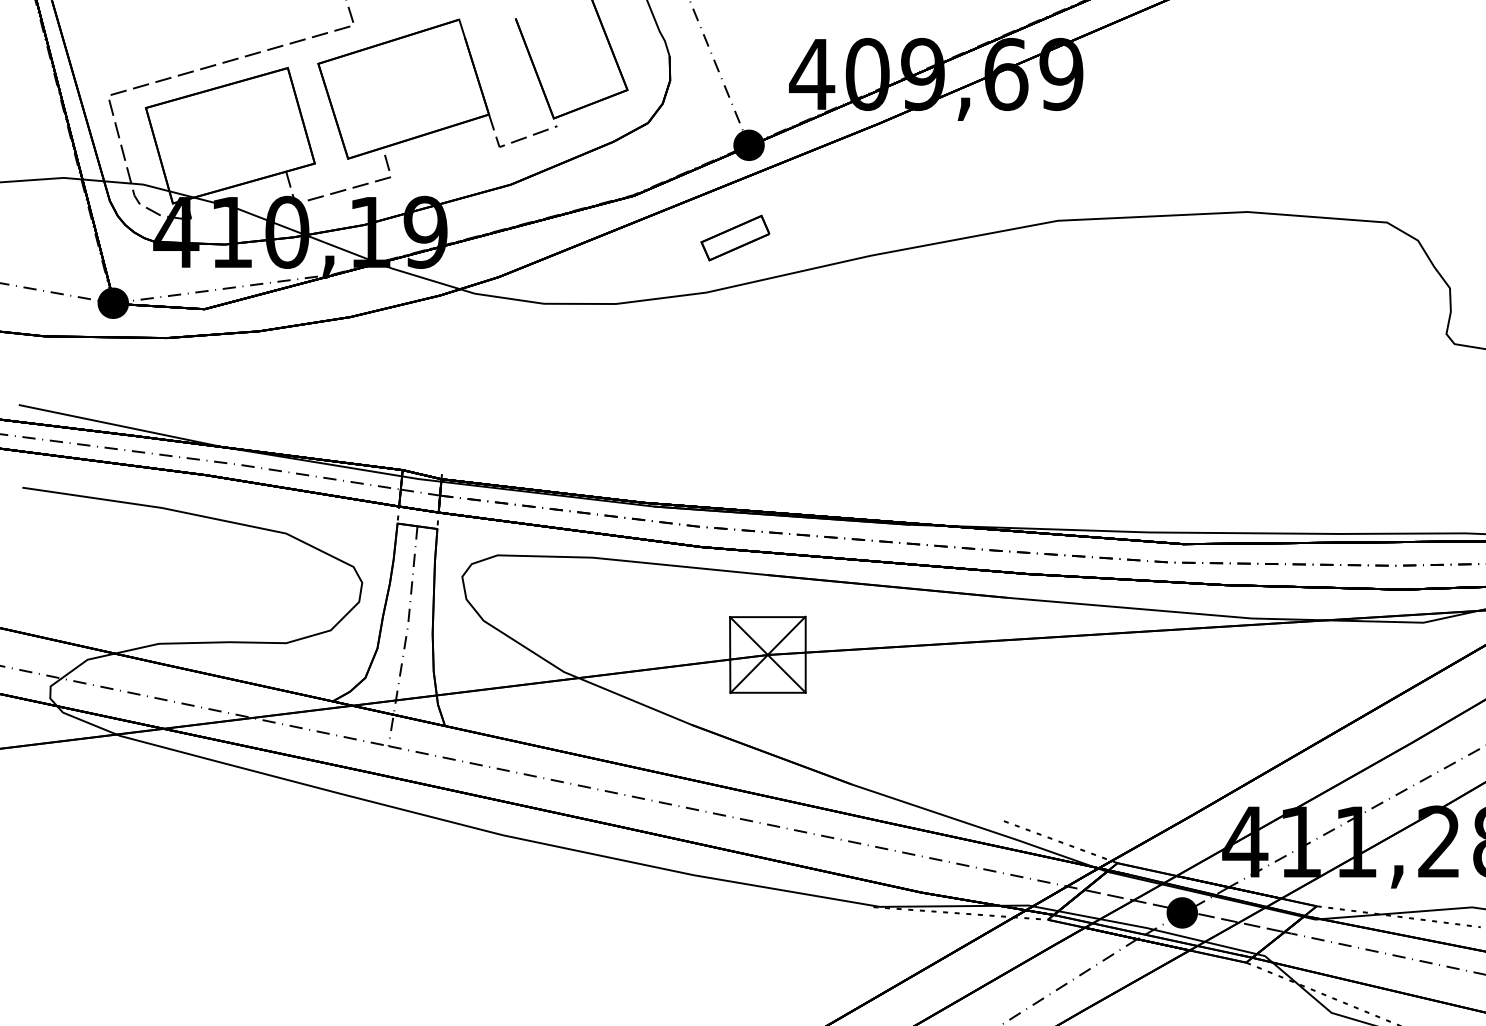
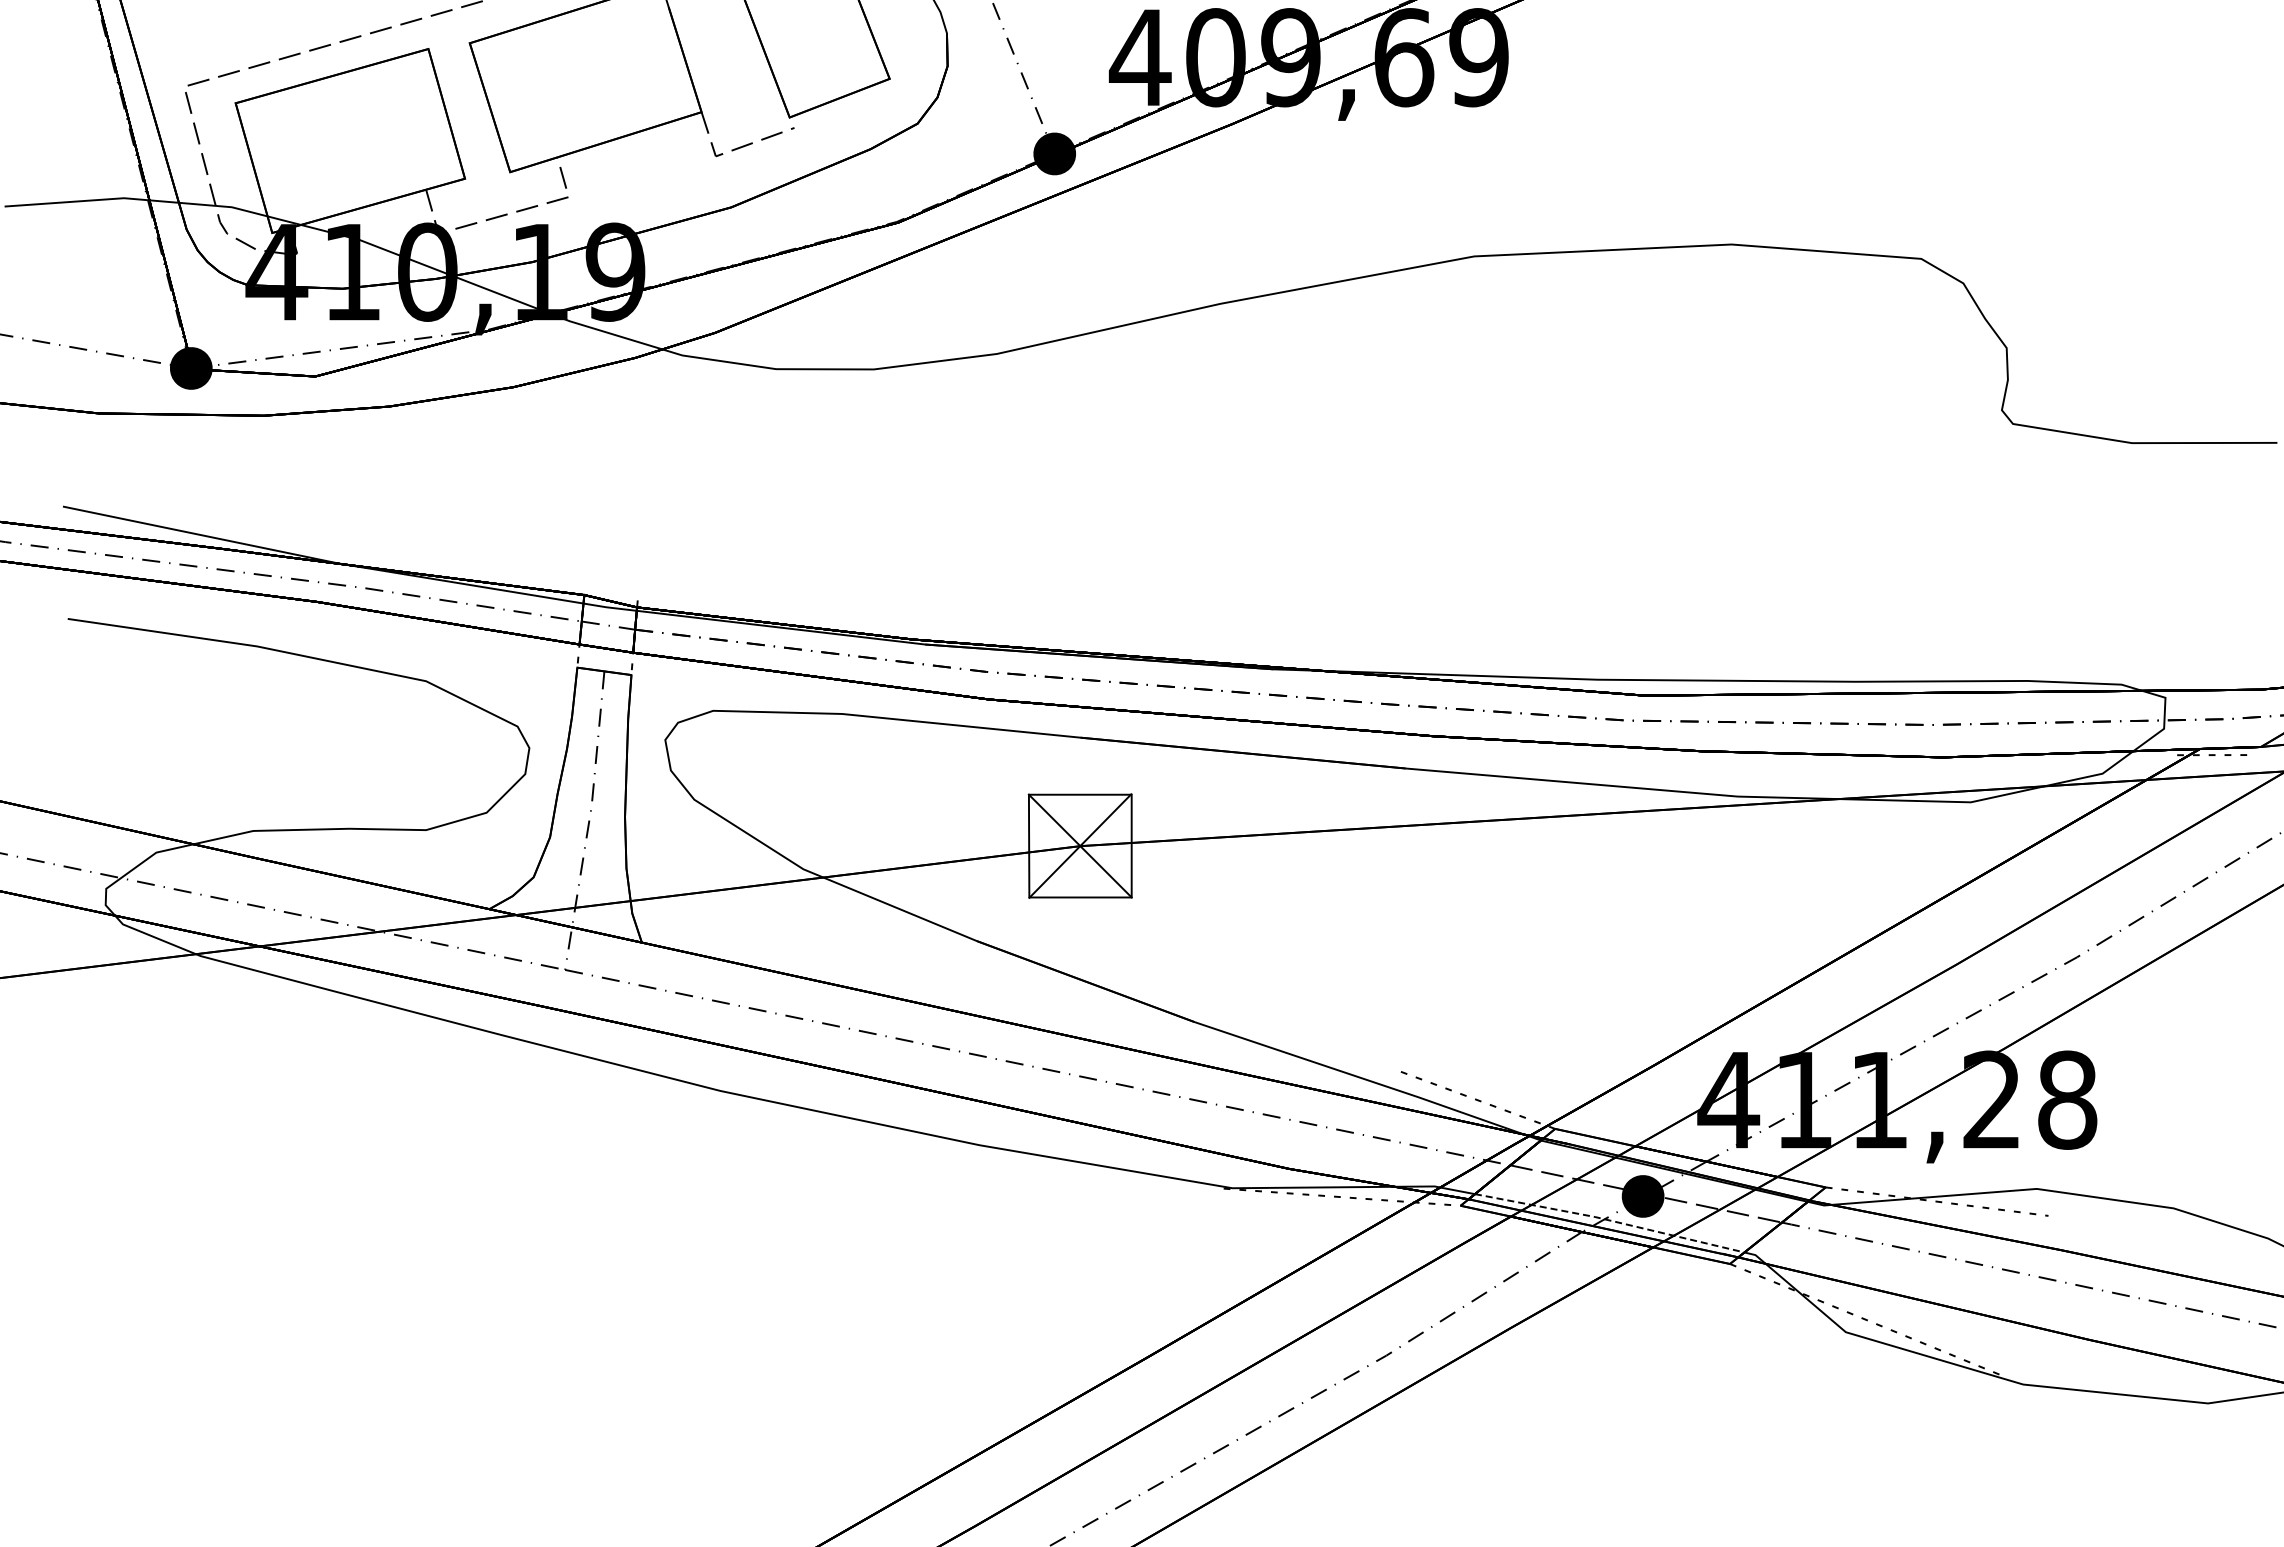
part: (735, 237) -> (1036, 279), removed
line: (1157, 930) -> (1609, 1220), solid -> dashed

